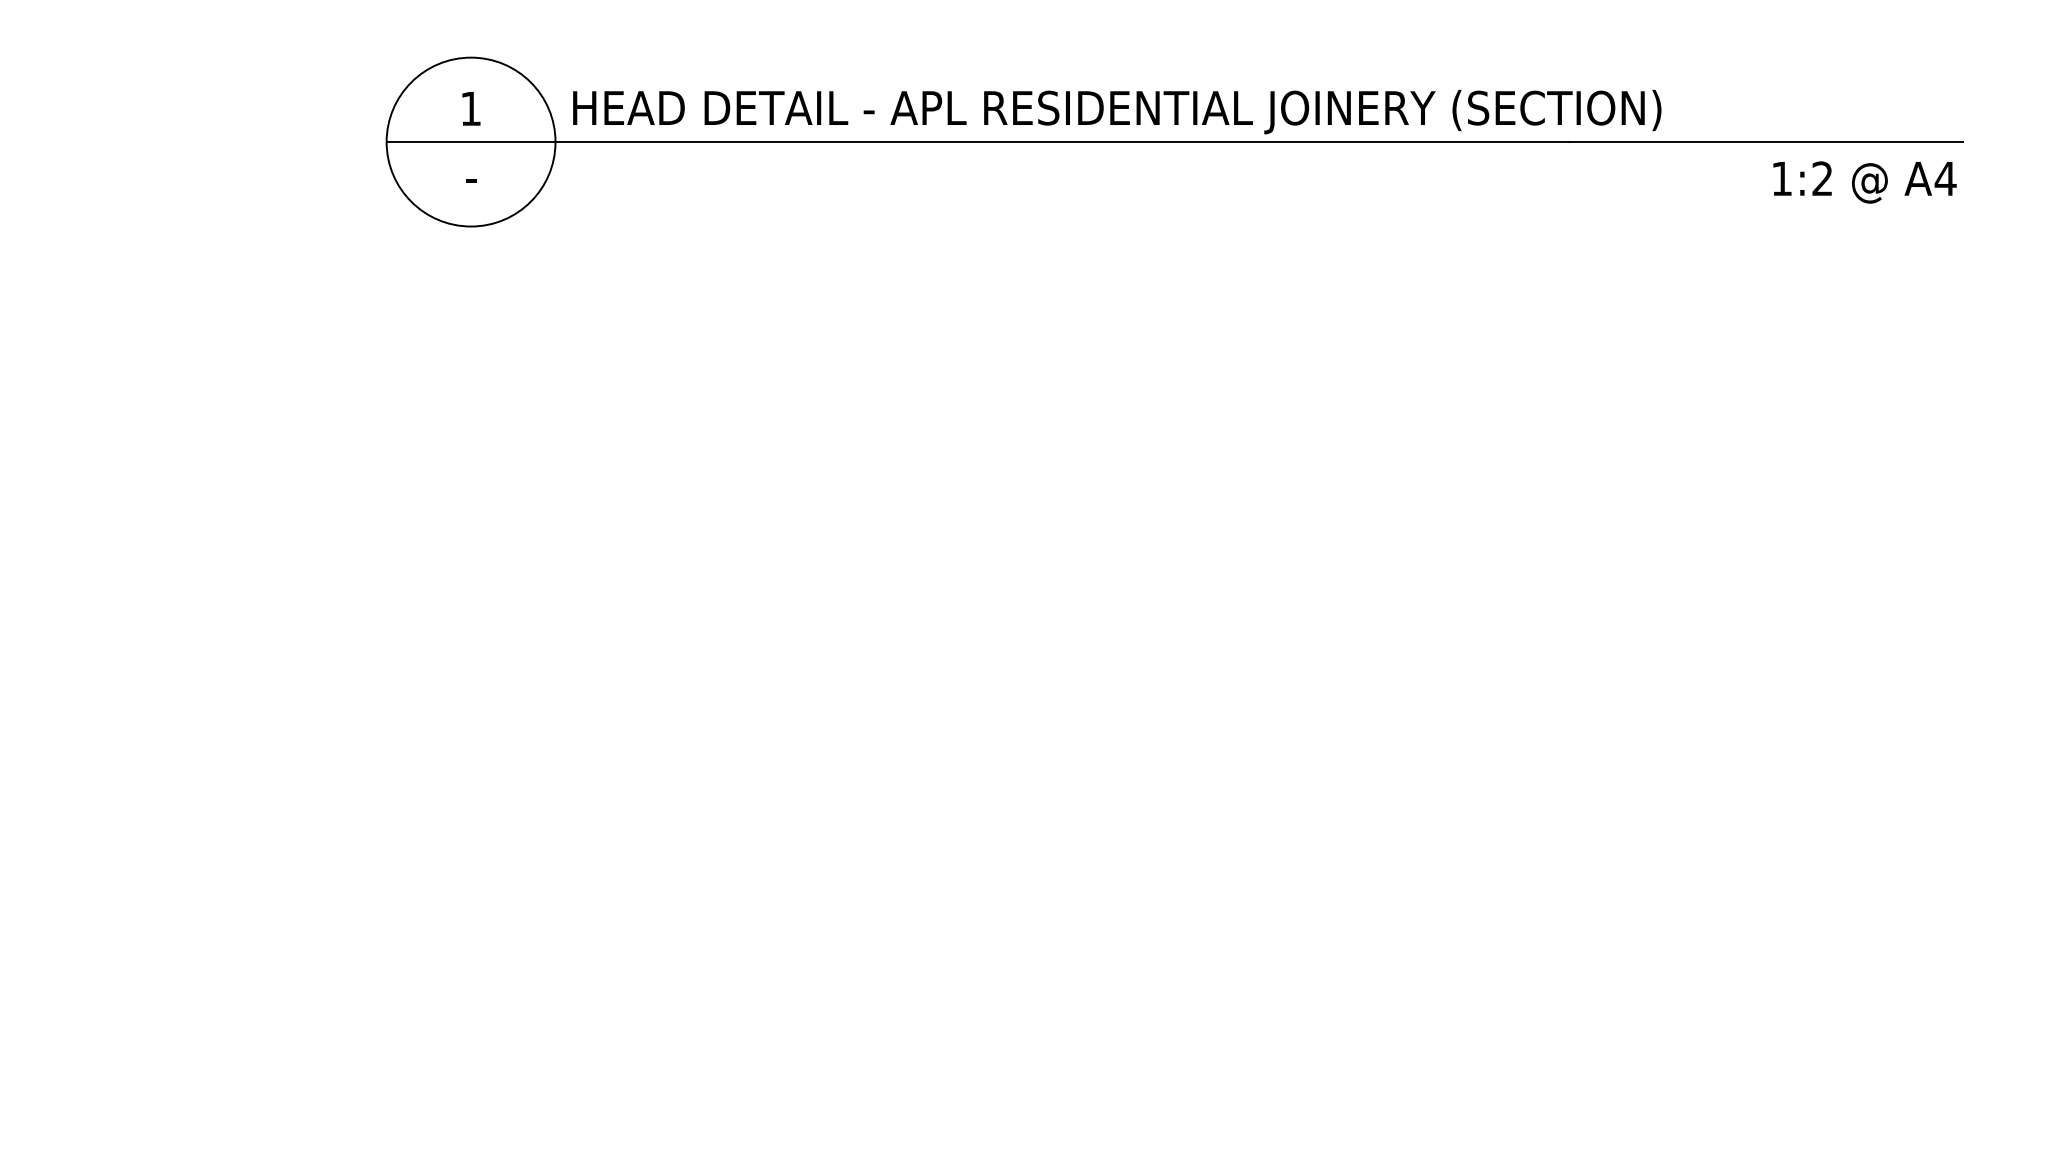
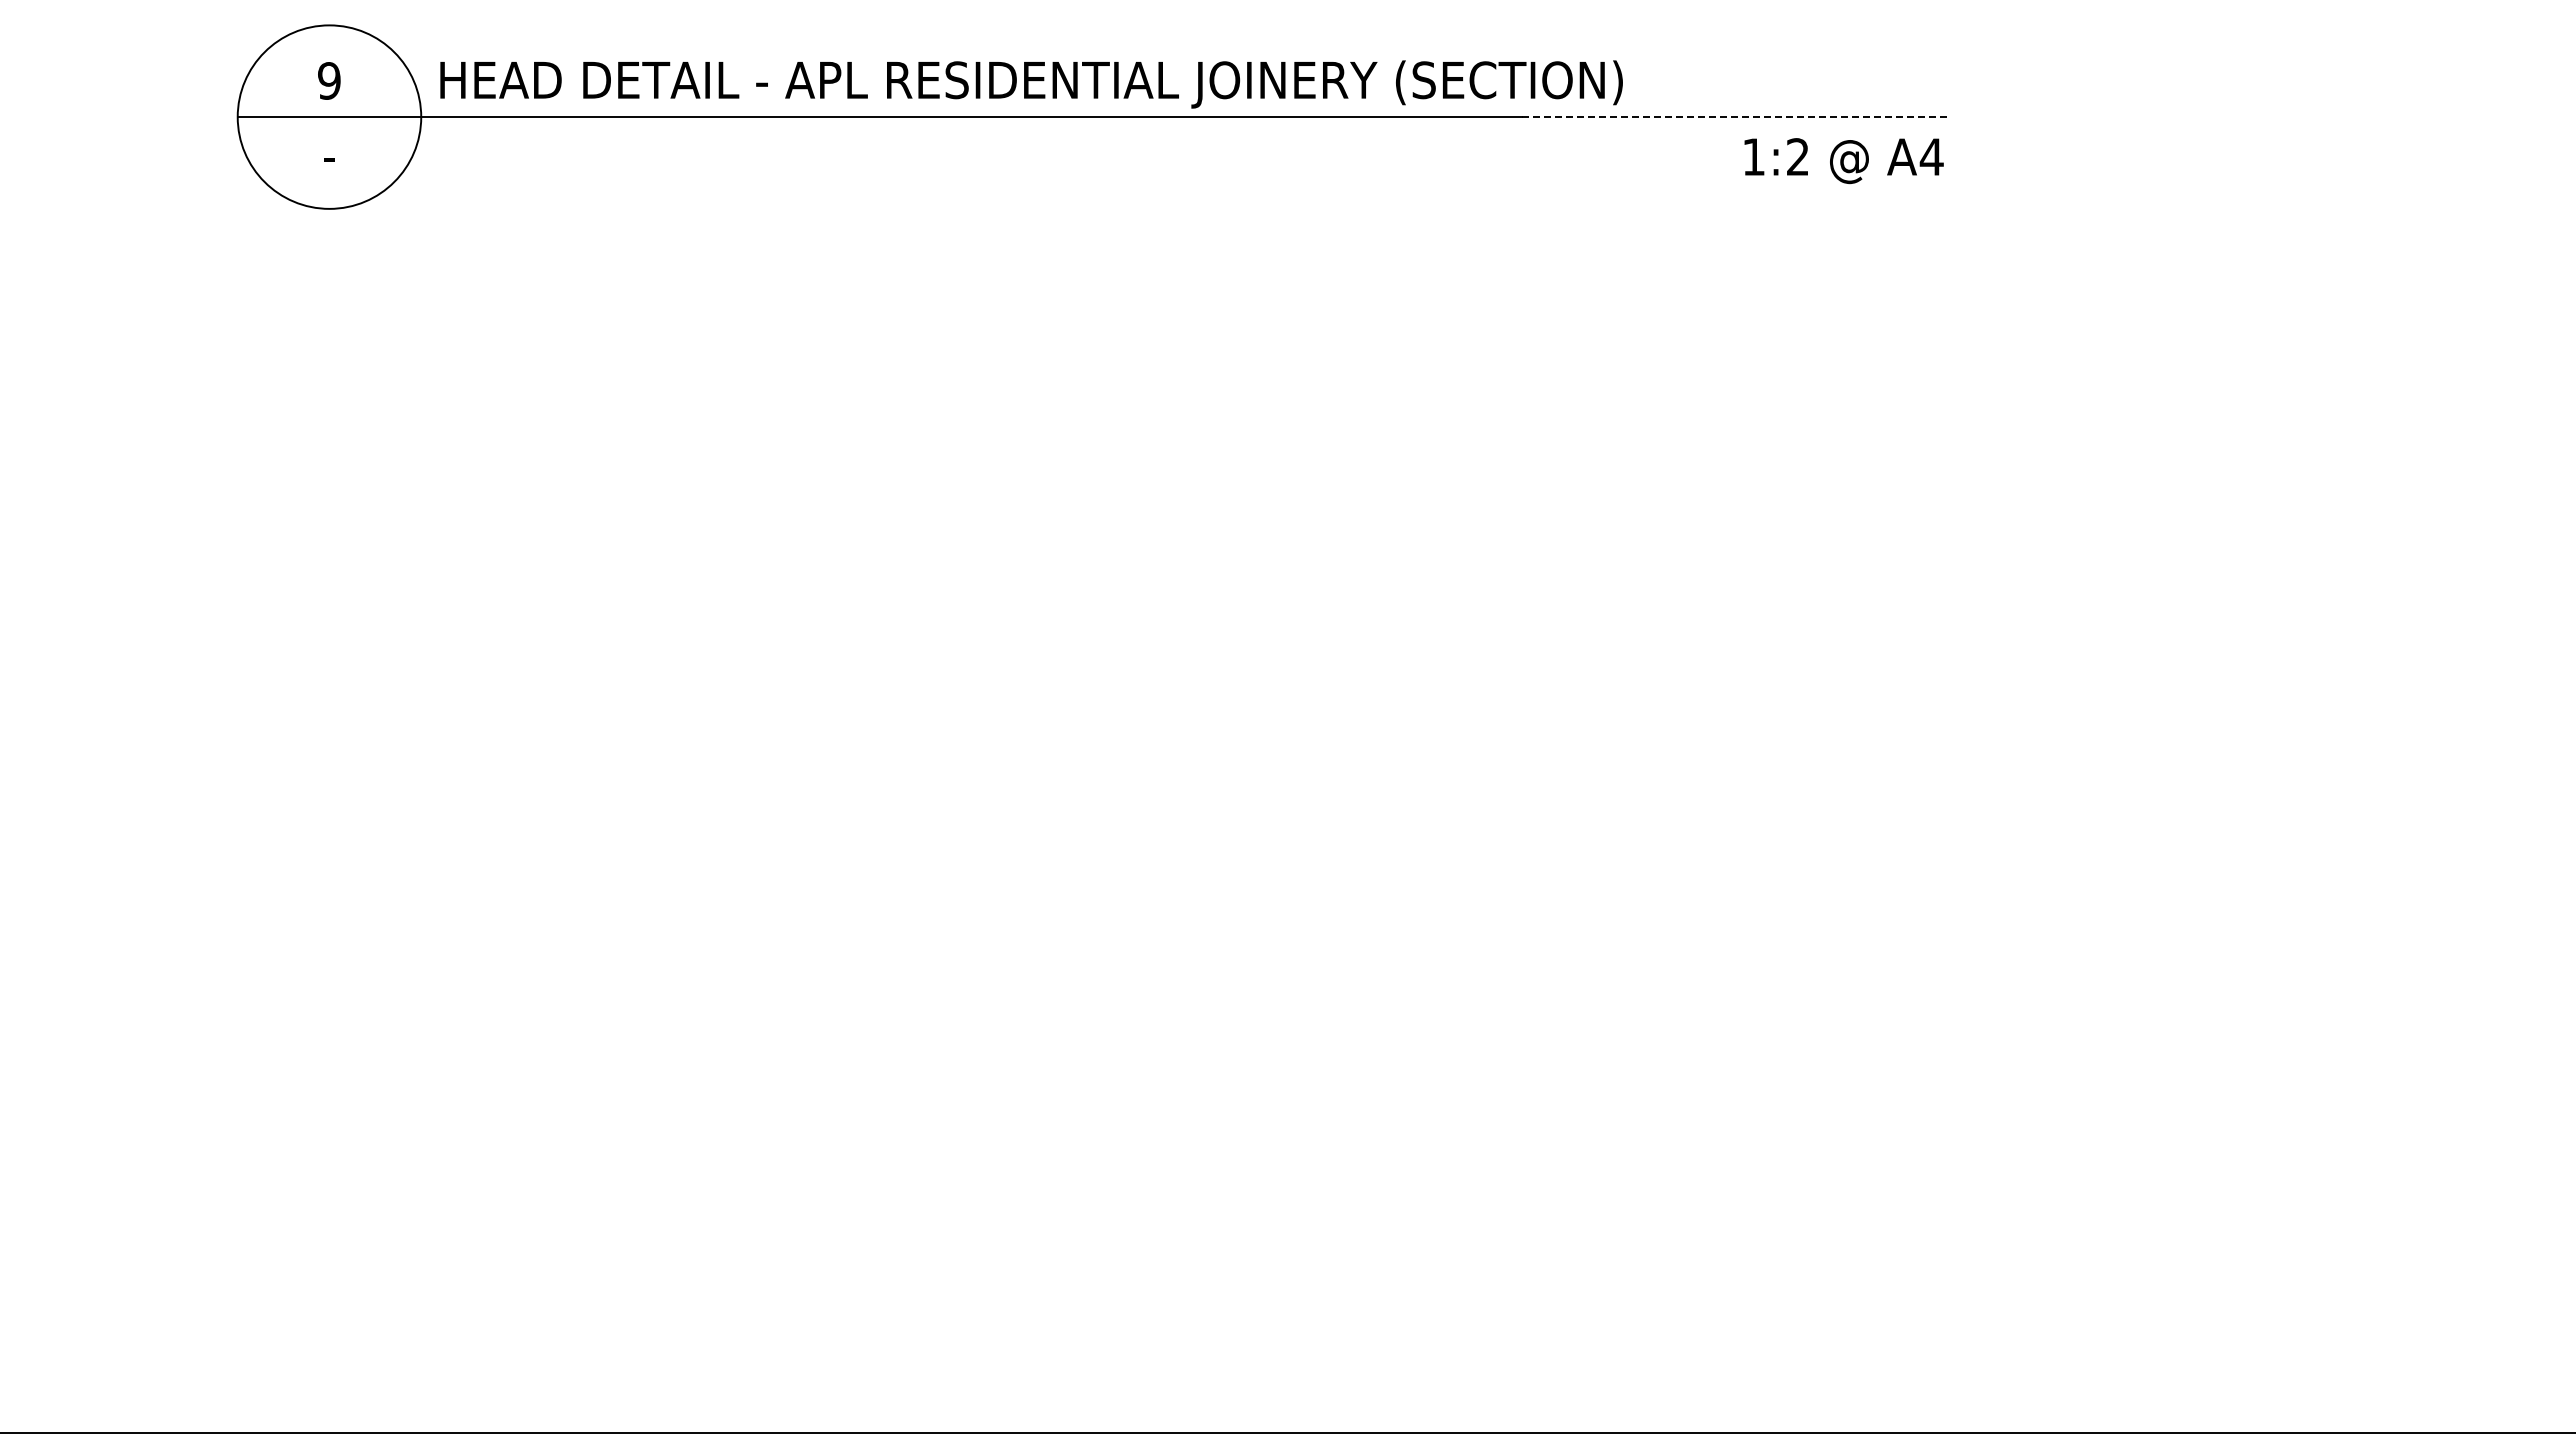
text: (471, 108) -> (329, 80), 1 -> 9
line: (1765, 142) -> (1736, 117), solid -> dashed

